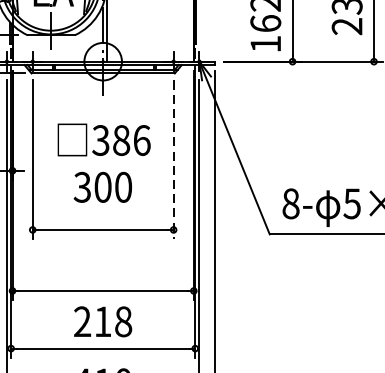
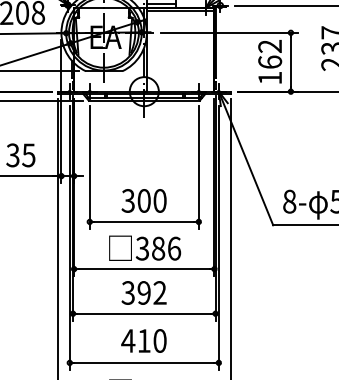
text: (104, 138) -> (145, 247), moved
line: (173, 160) -> (198, 168), dashed -> solid
text: (102, 186) -> (143, 200), moved
text: (102, 321) -> (143, 292), 218 -> 392

